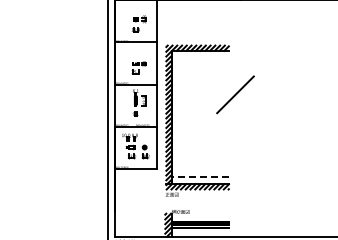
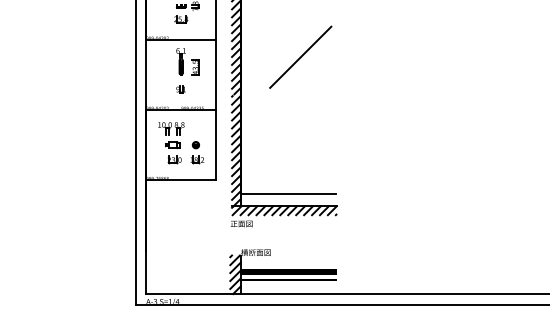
line: (235, 94) -> (300, 56), moved
line: (200, 176) -> (289, 193), dashed -> solid

